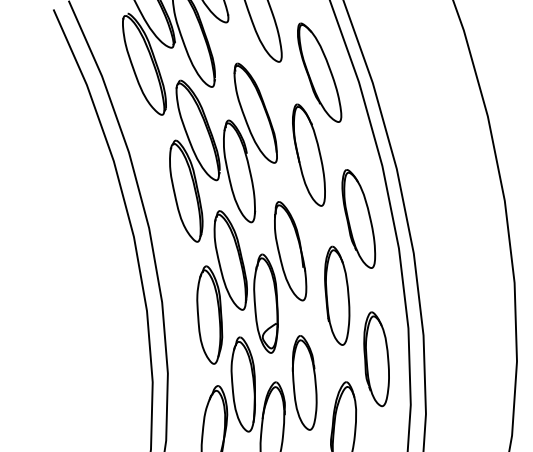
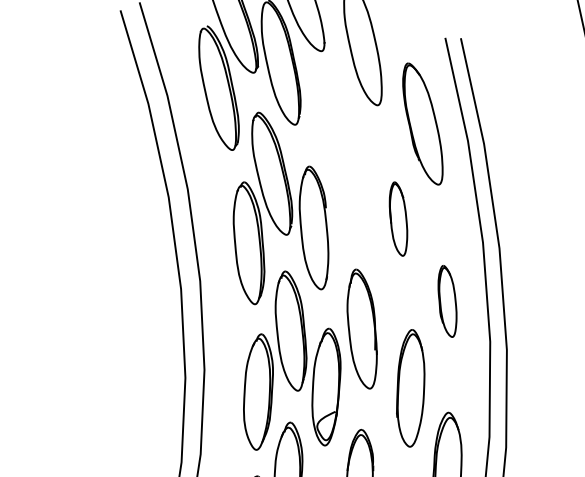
part: (255, 112) -> (342, 161), removed
part: (308, 154) -> (398, 218), size x0.6
part: (358, 218) -> (447, 300), size x0.6

